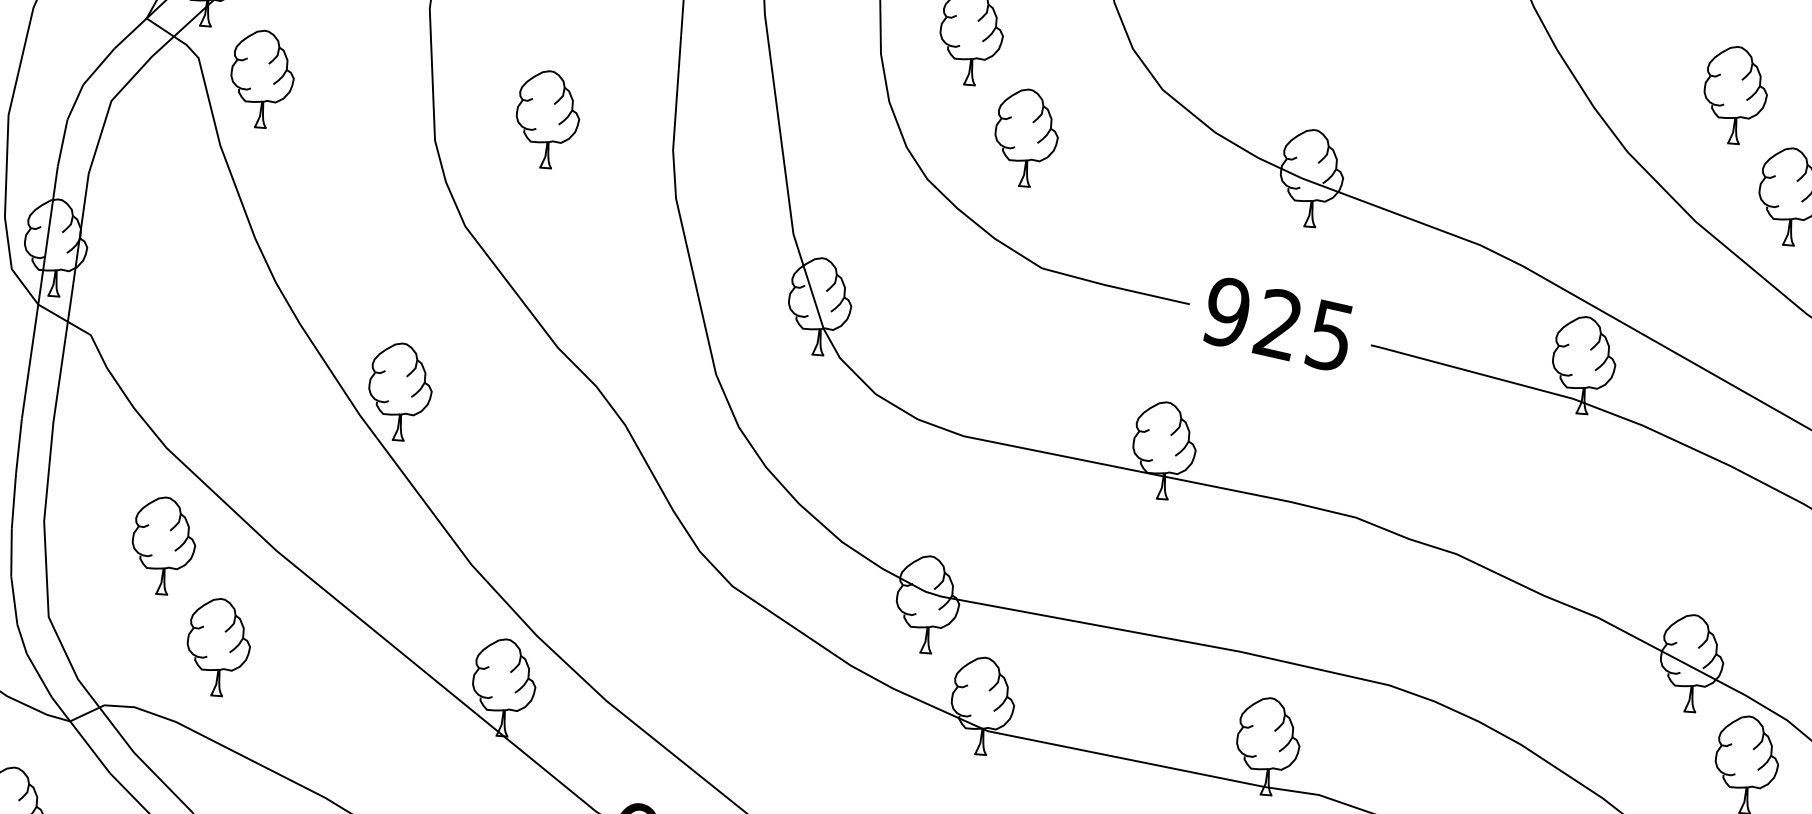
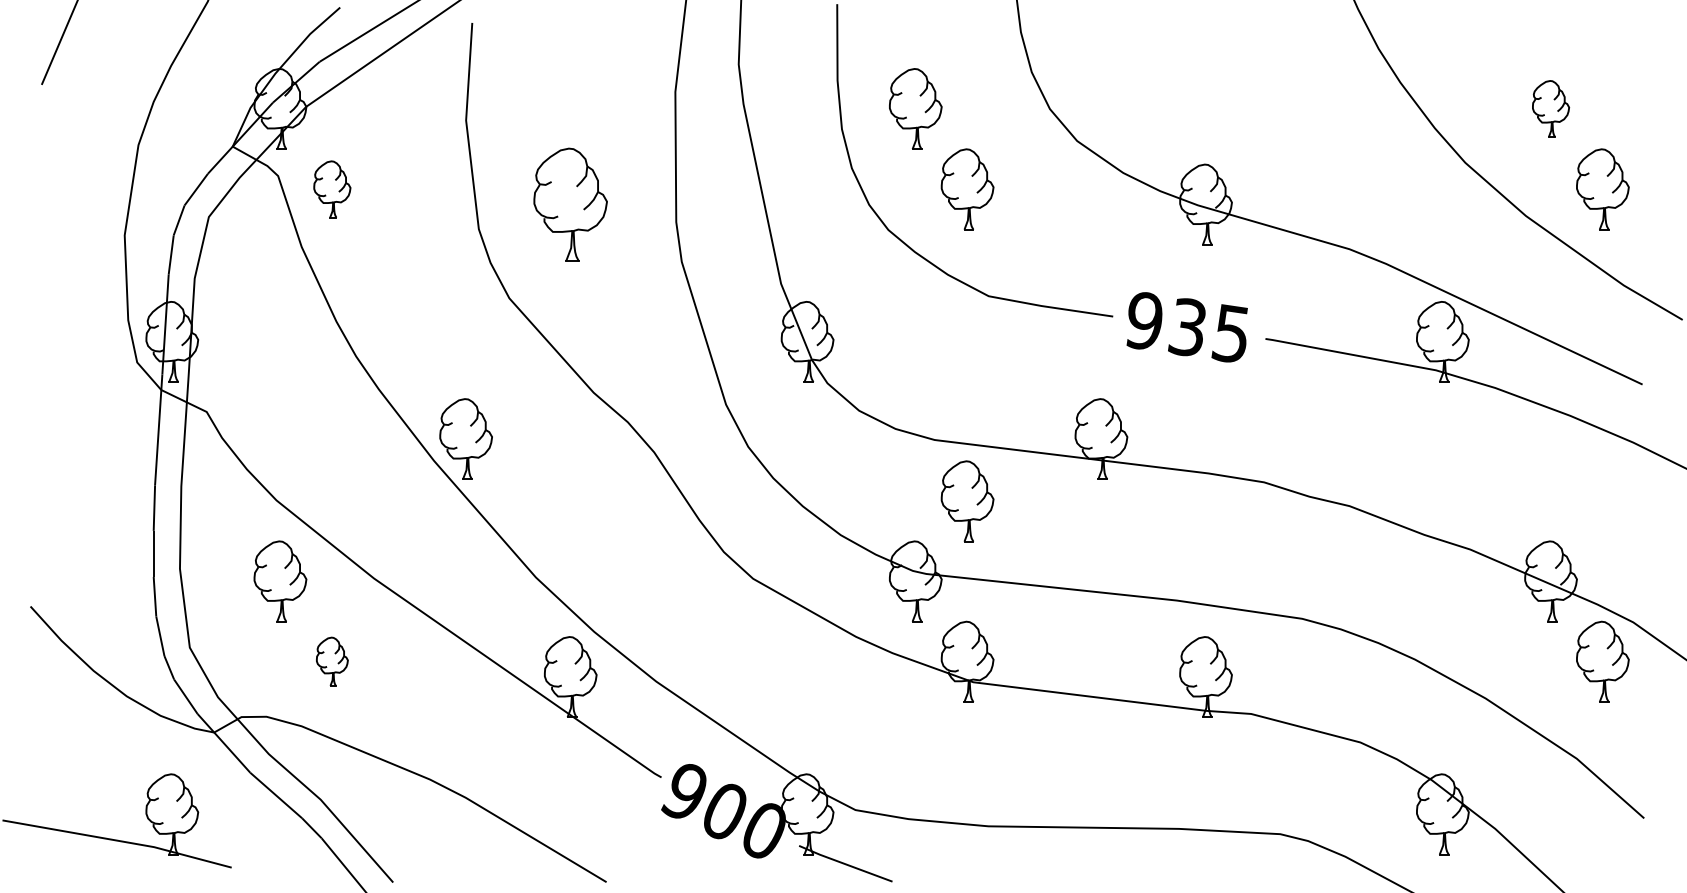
part: (262, 79) -> (332, 189), size x0.7
part: (1735, 94) -> (1550, 108), size x0.7
part: (547, 119) -> (570, 204), size x1.4
text: (1276, 324) -> (1186, 327), 925 -> 935
part: (997, 513) -> (967, 501), added
part: (219, 646) -> (332, 661), size x0.6

